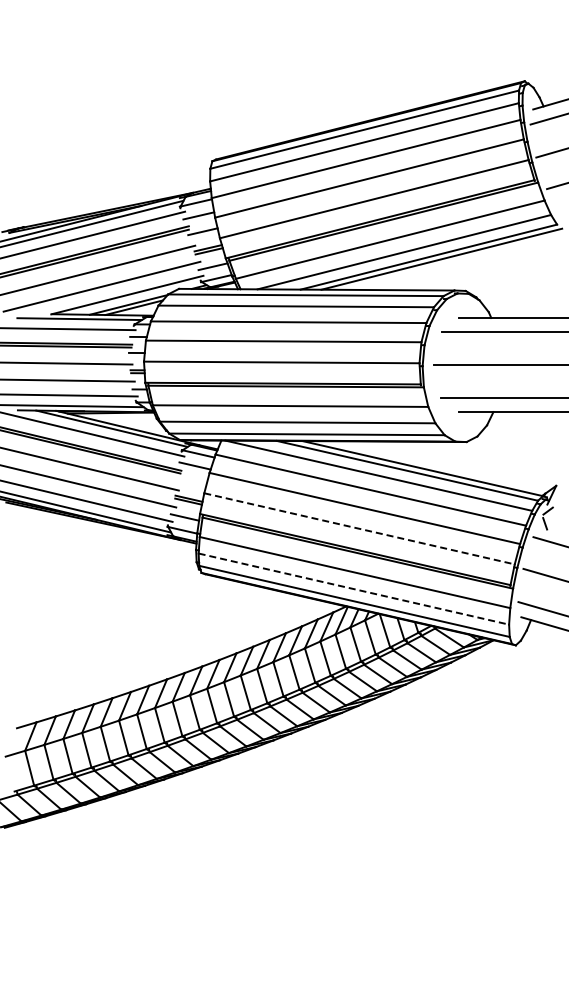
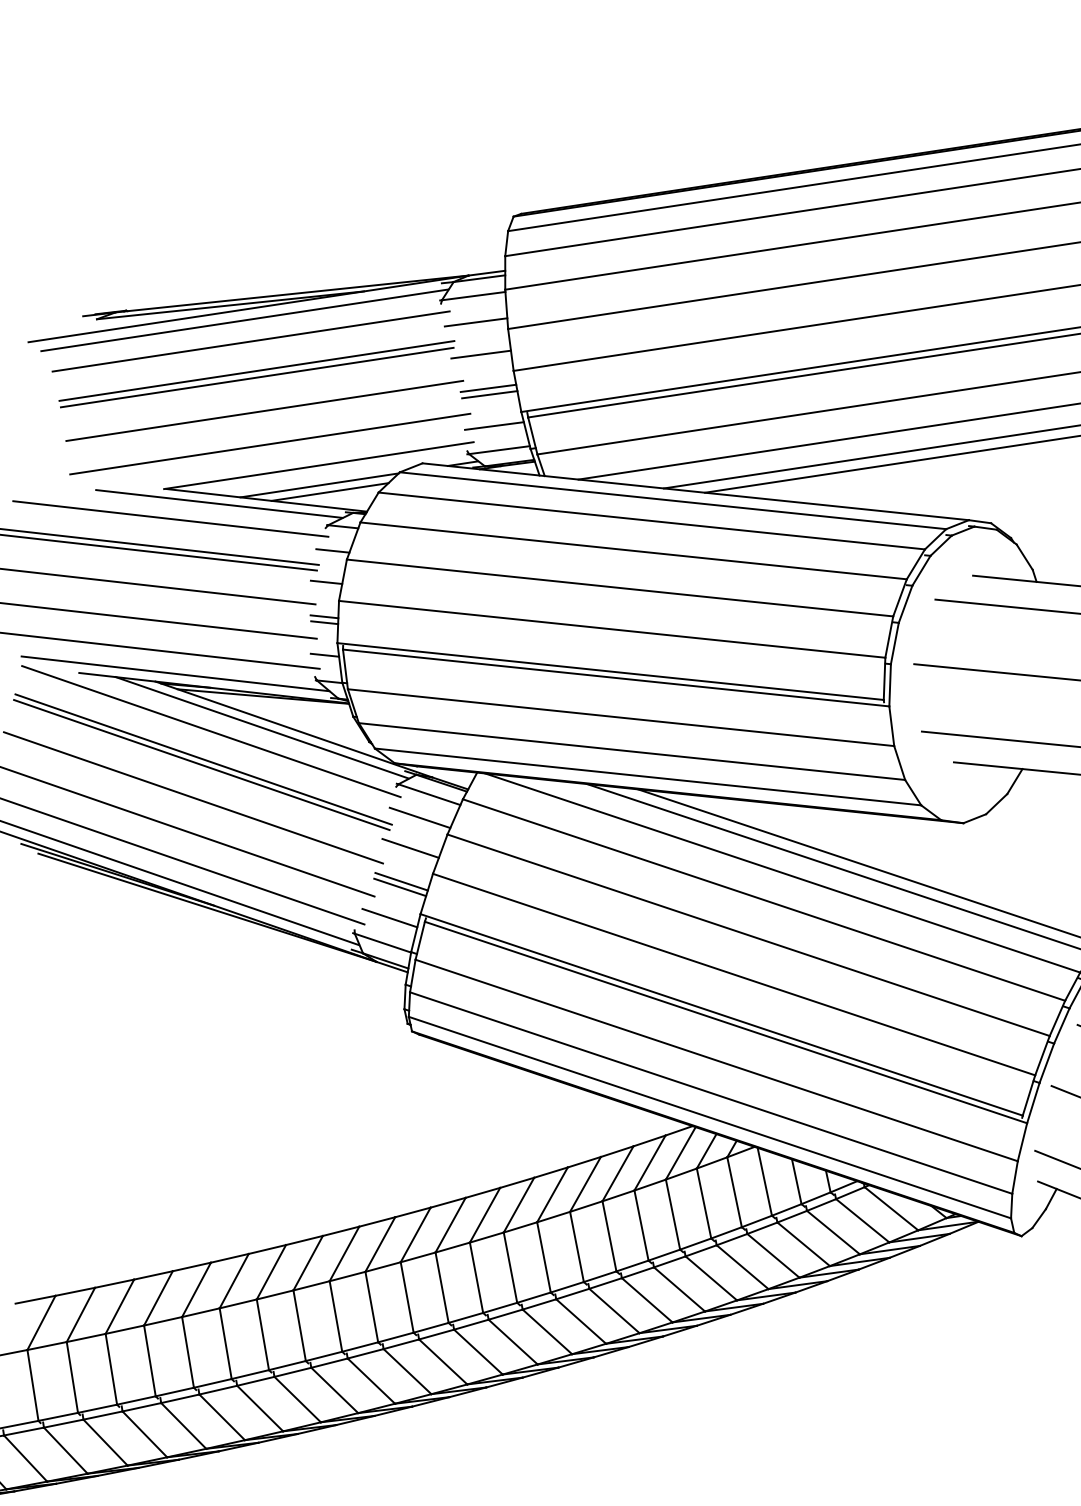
line: (191, 481) -> (409, 847), added
line: (360, 528) -> (736, 974), dashed -> solid
line: (354, 589) -> (712, 1093), dashed -> solid

